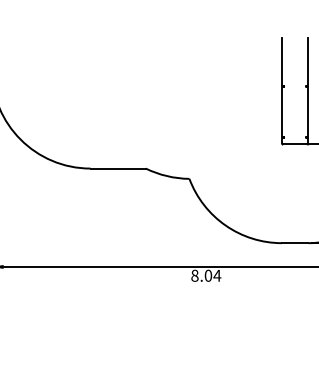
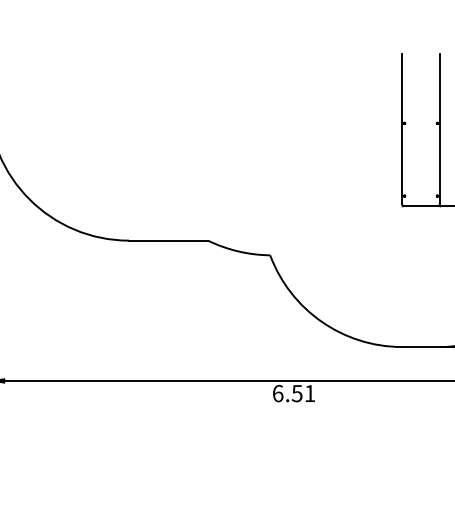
text: (206, 275) -> (294, 393), 8.04 -> 6.51

